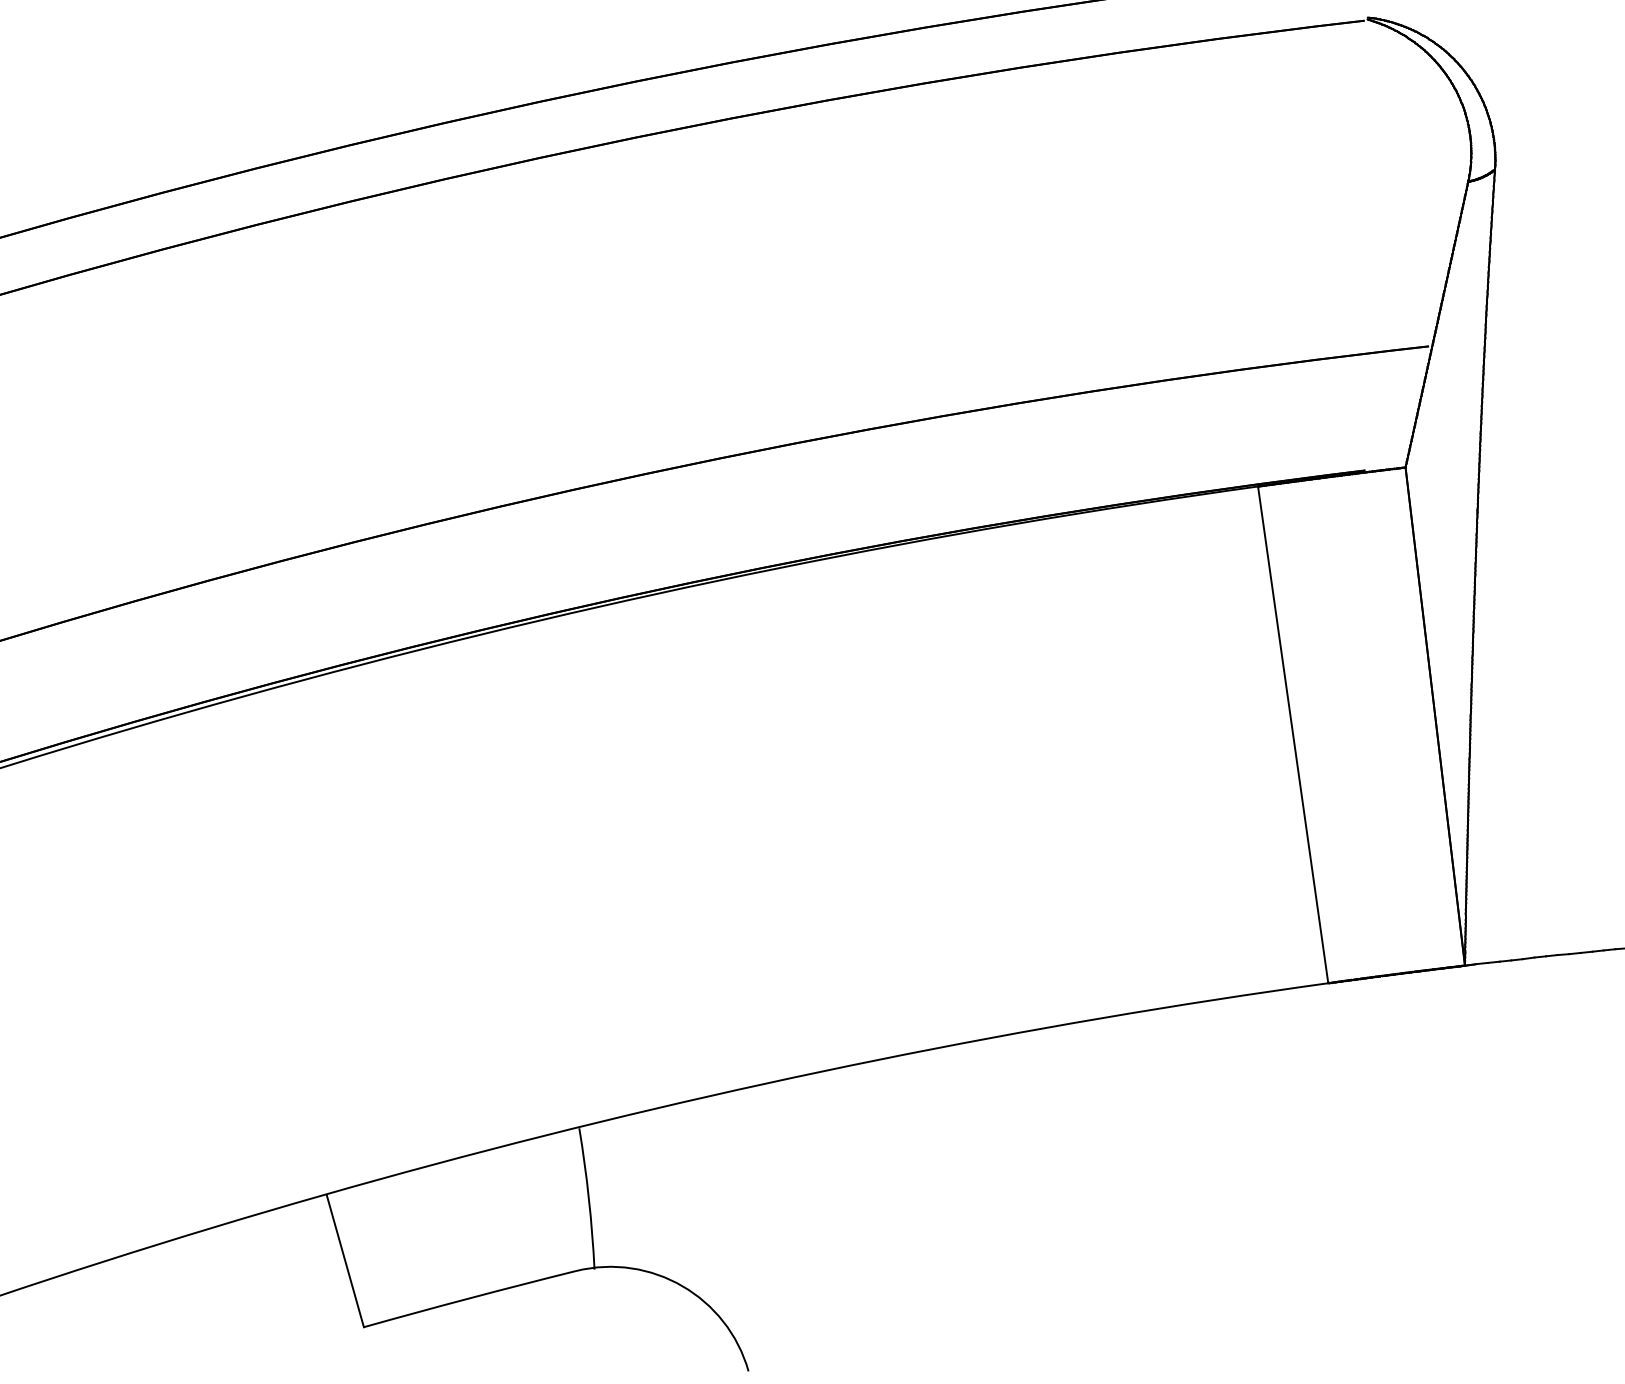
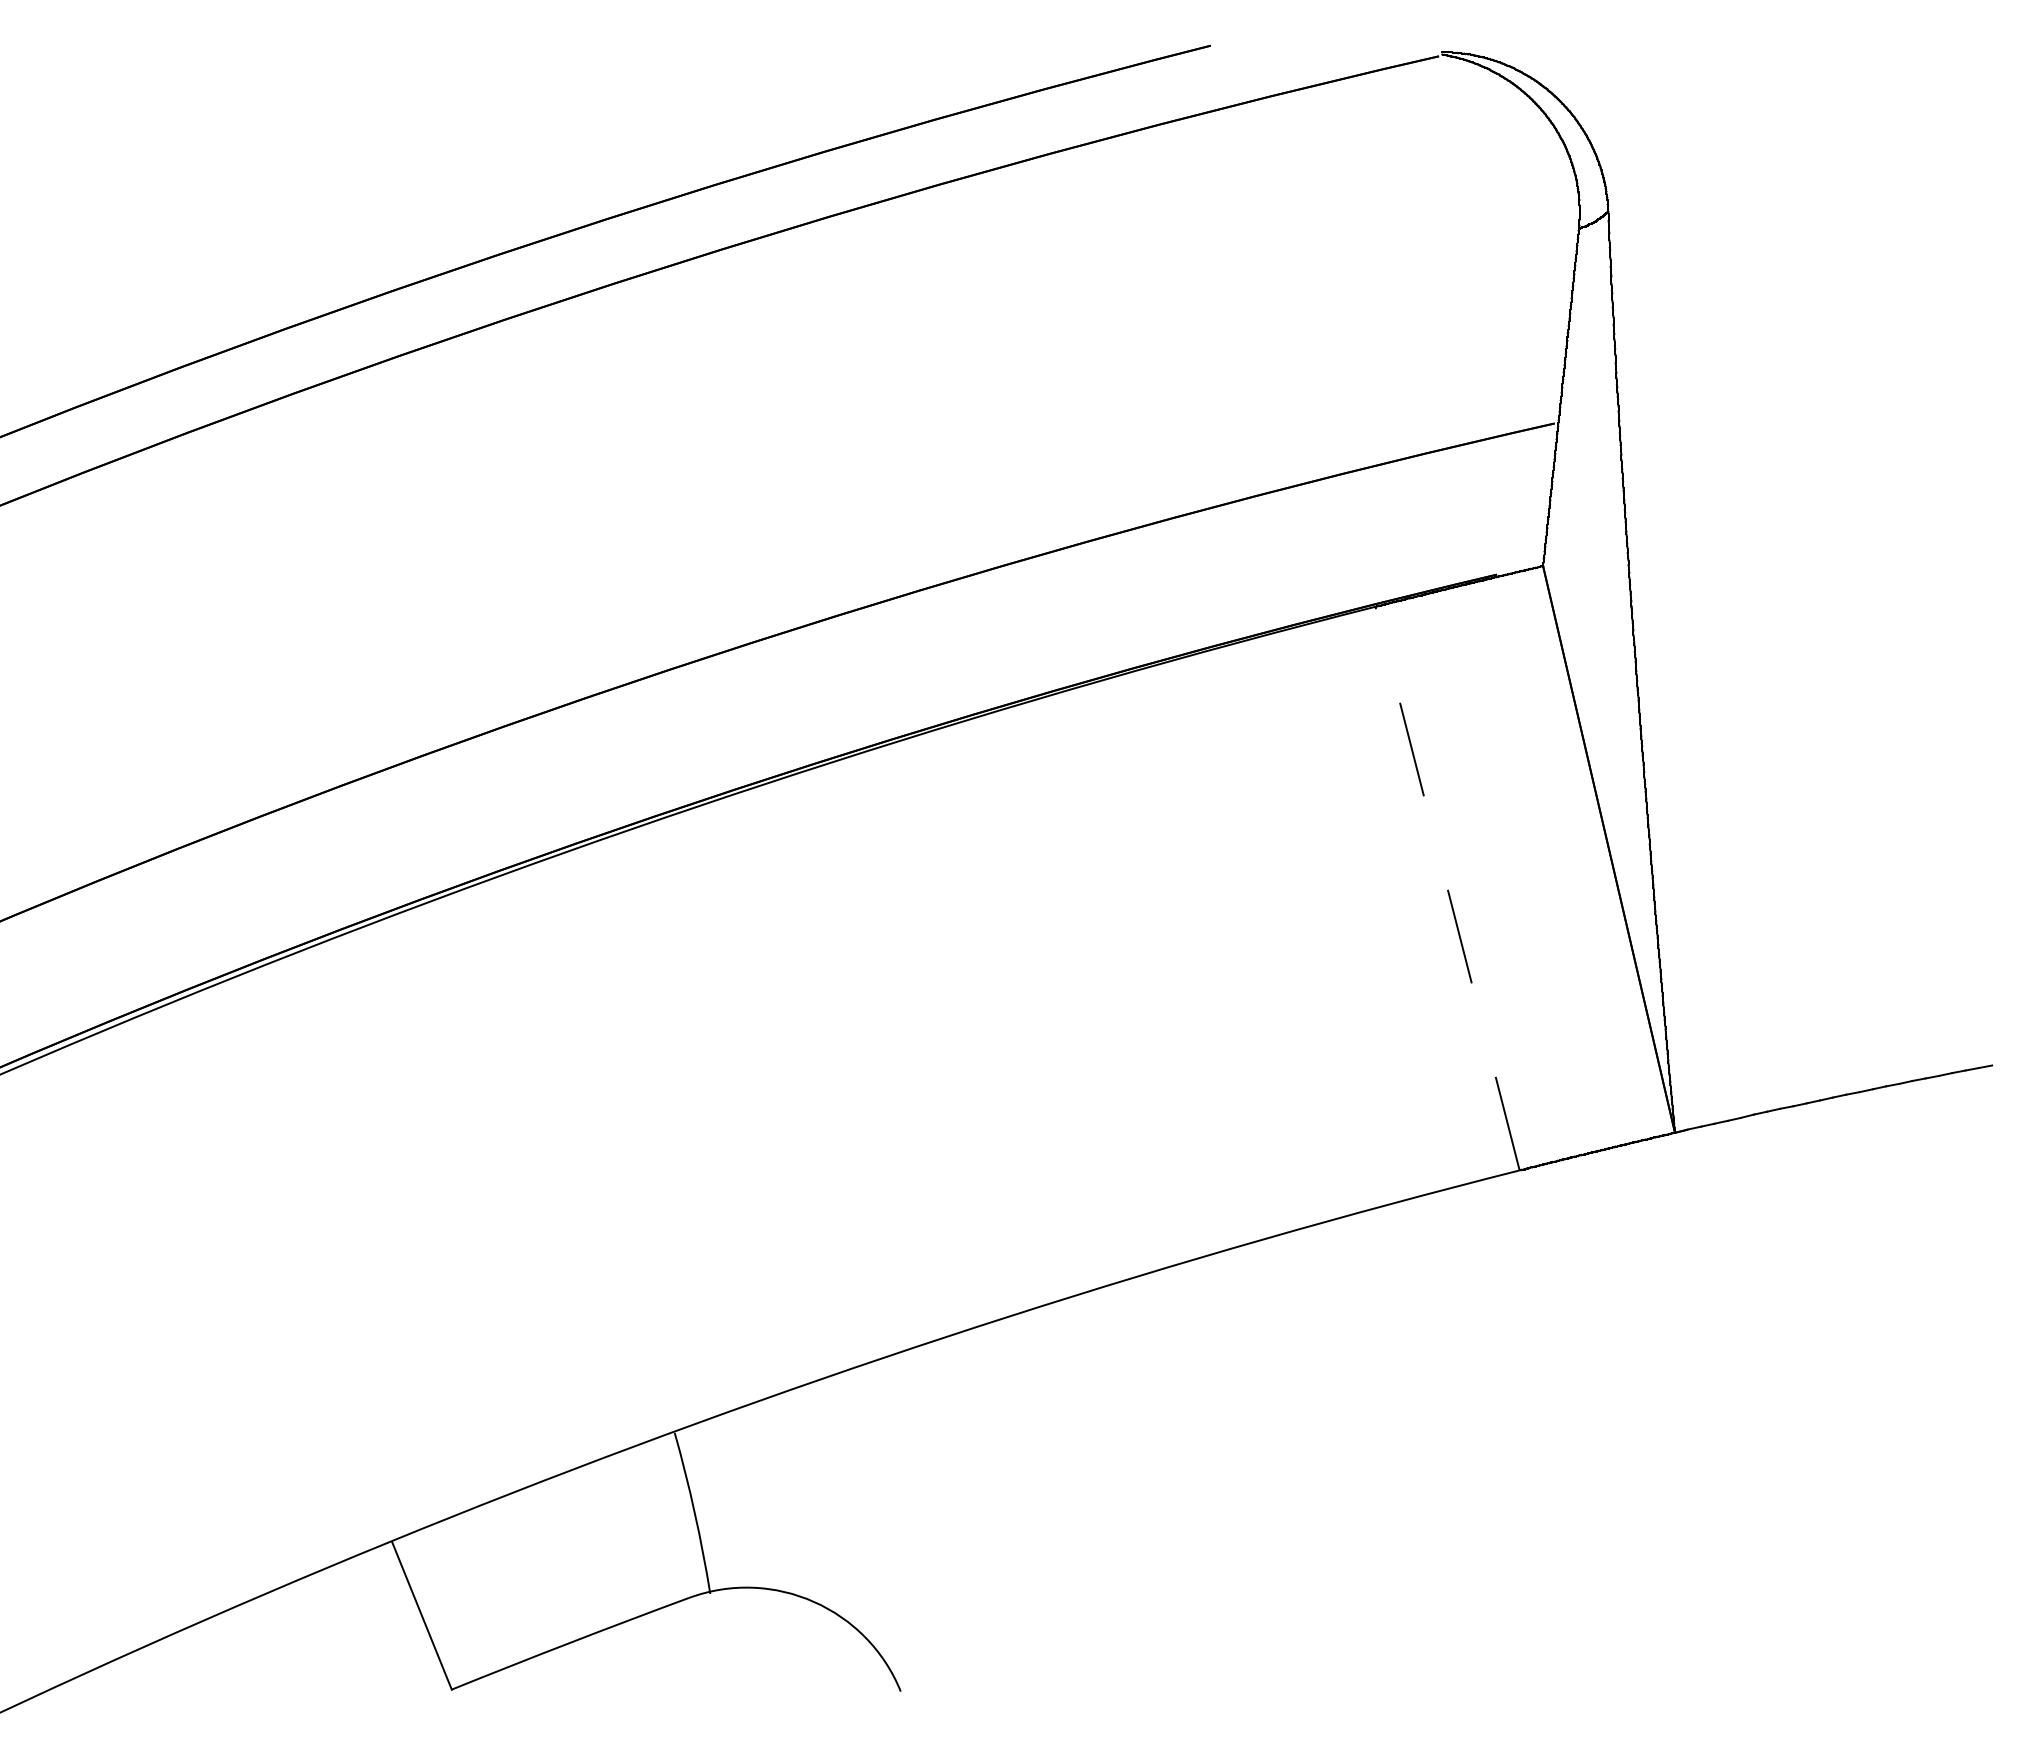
line: (1293, 734) -> (1447, 888), solid -> dashed

